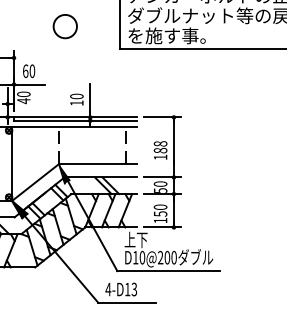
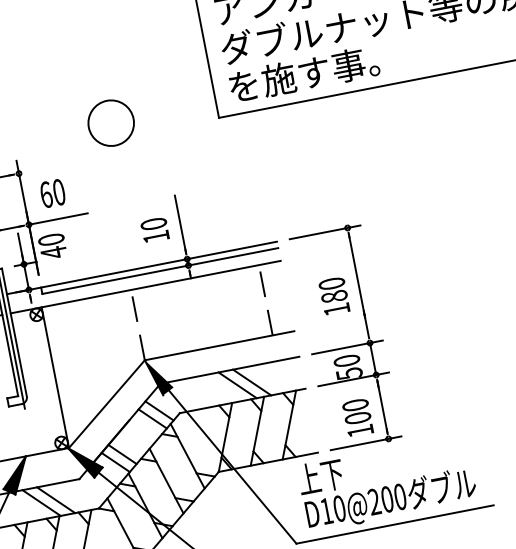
circle: (64, 26) -> (109, 123), moved
text: (160, 143) -> (331, 283), 188 -> 180
text: (160, 213) -> (357, 417), 150 -> 100

